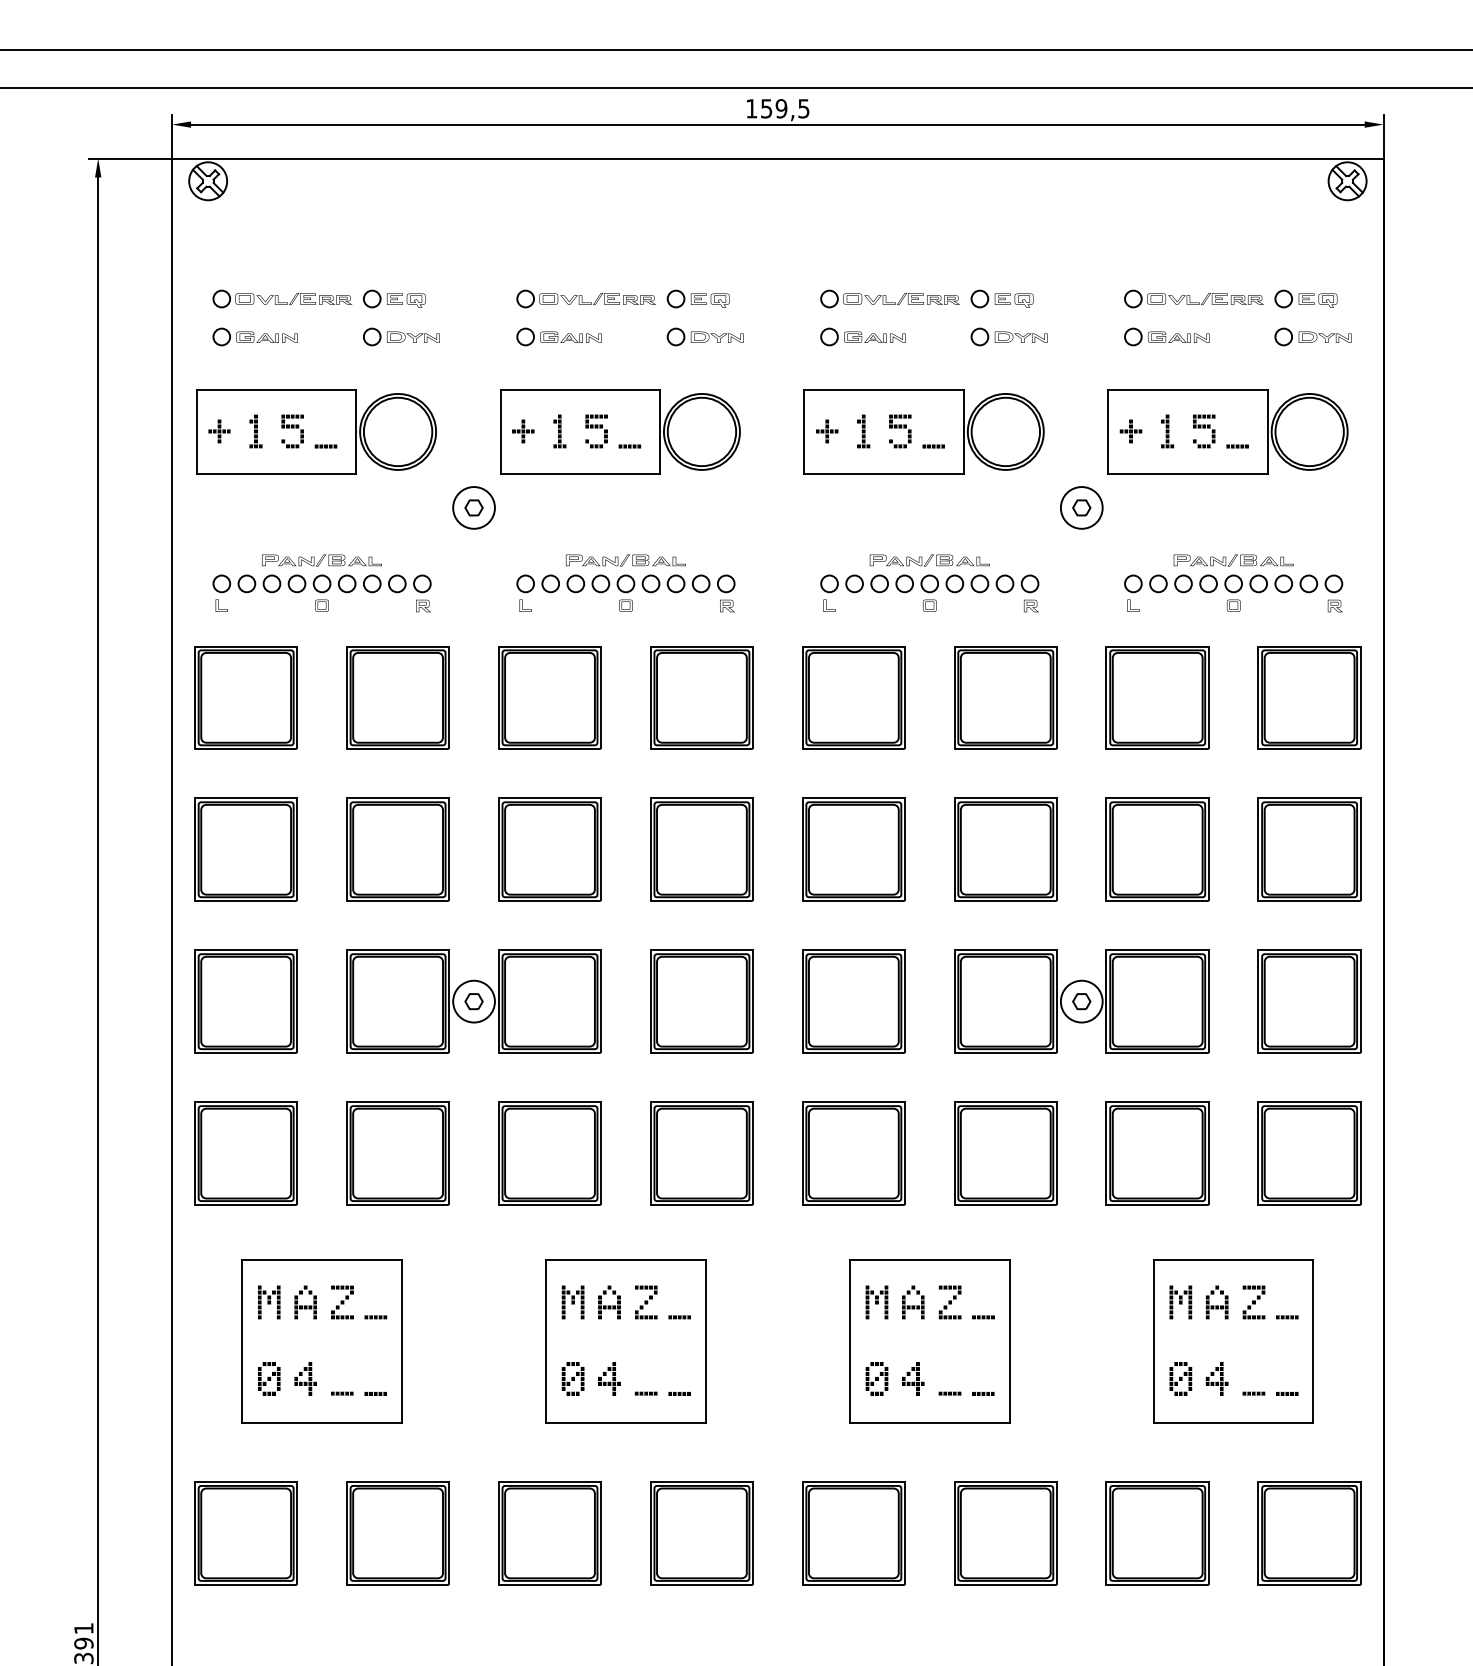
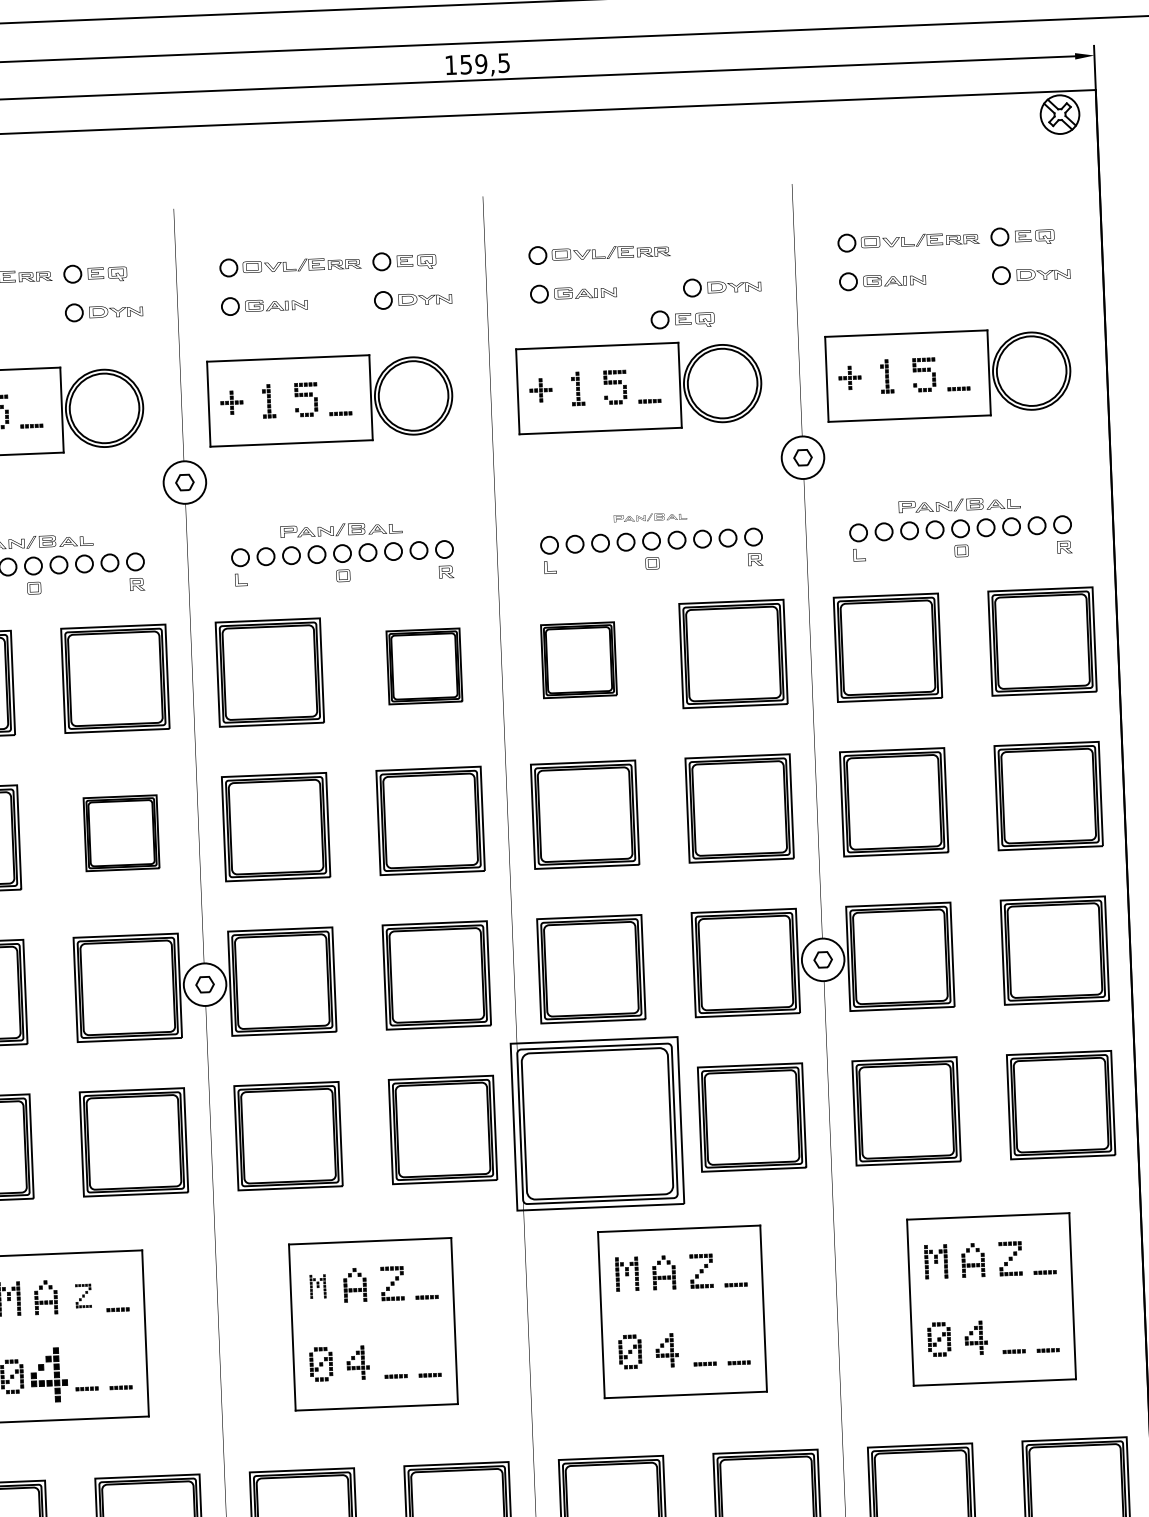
part: (1001, 298) -> (682, 318), moved
part: (929, 560) -> (650, 517), size x0.6
part: (701, 697) -> (423, 666), size x0.7
part: (853, 697) -> (578, 659), size x0.7
part: (397, 849) -> (120, 833), size x0.7
part: (853, 1153) -> (597, 1123), size x1.6
part: (342, 1302) -> (83, 1296), size x0.7
part: (572, 1302) -> (317, 1286), size x0.7
part: (305, 1378) -> (49, 1374), size x1.6

